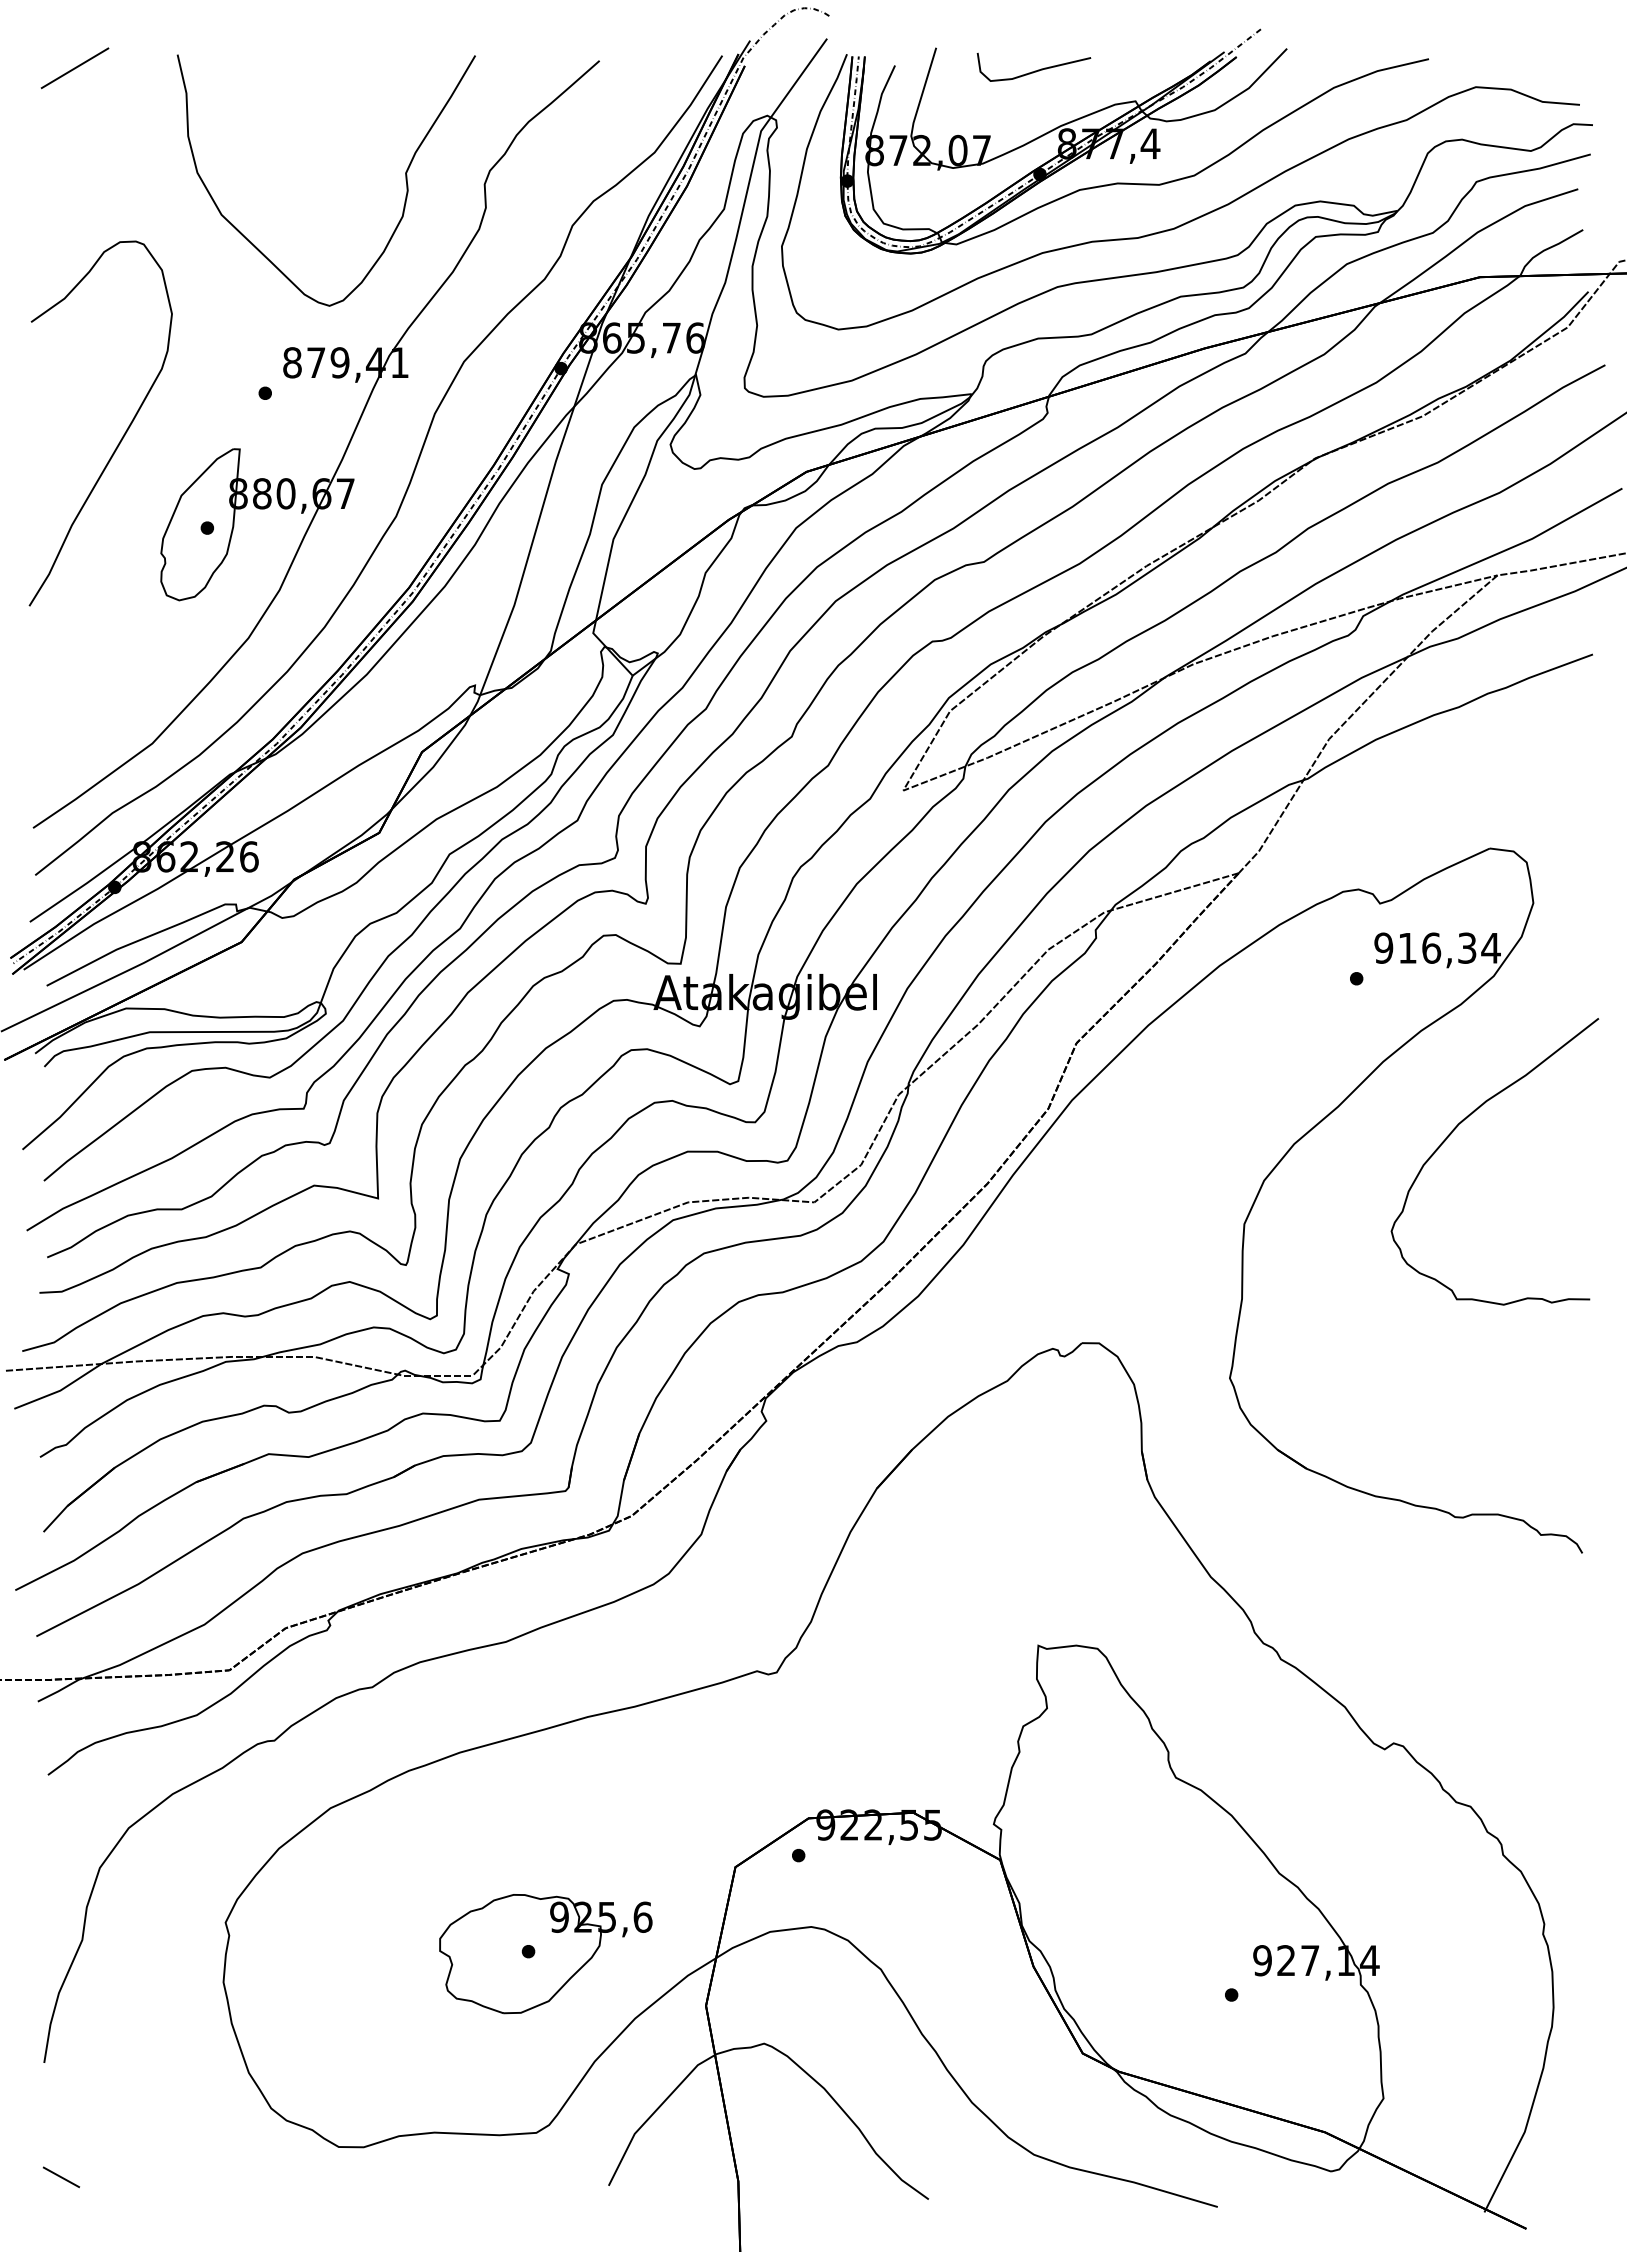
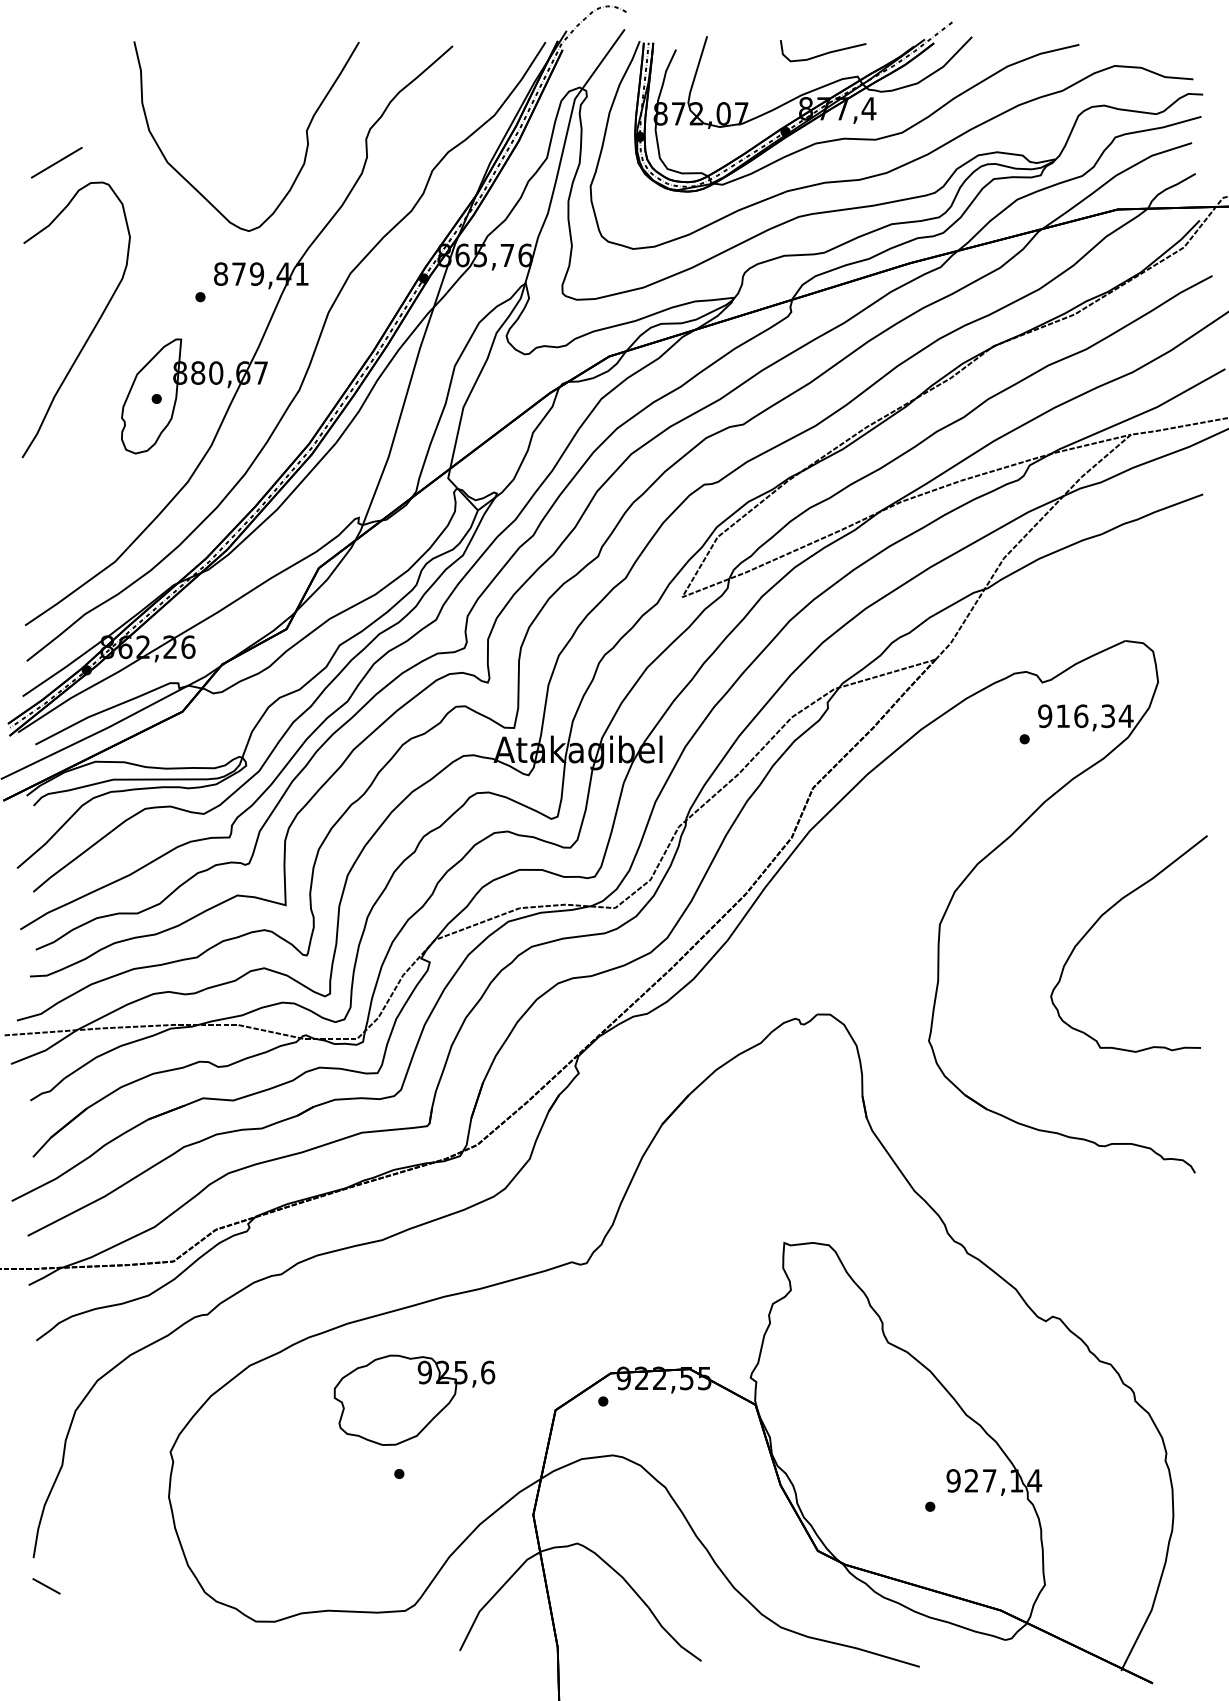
line: (74, 68) -> (56, 162), moved
curve: (1034, 70) -> (823, 53), moved
curve: (1457, 1127) -> (1100, 918), moved
part: (545, 1954) -> (414, 1400), moved
line: (61, 2177) -> (46, 1586), moved

